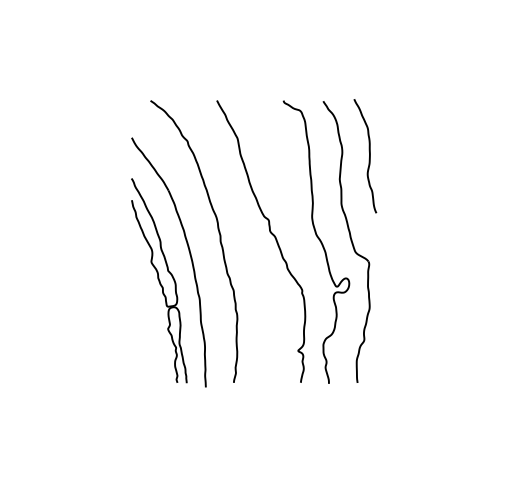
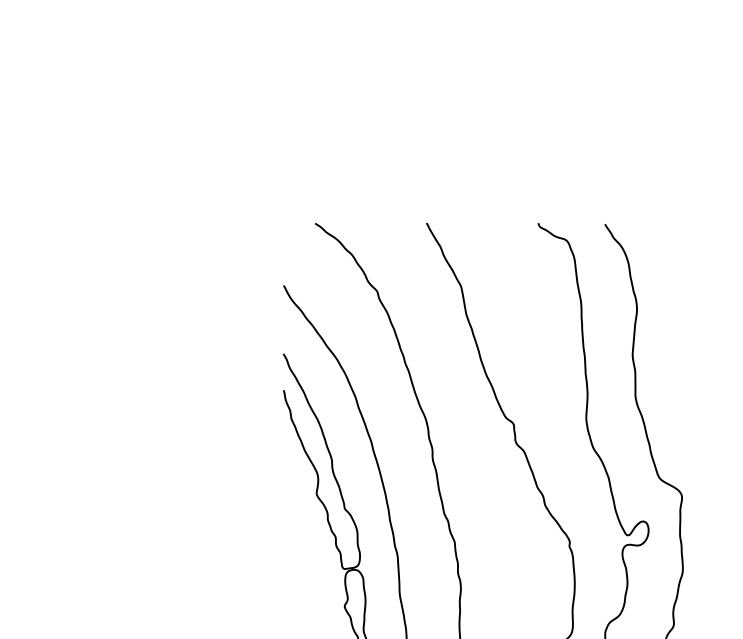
curve: (369, 156) -> (682, 316), removed

